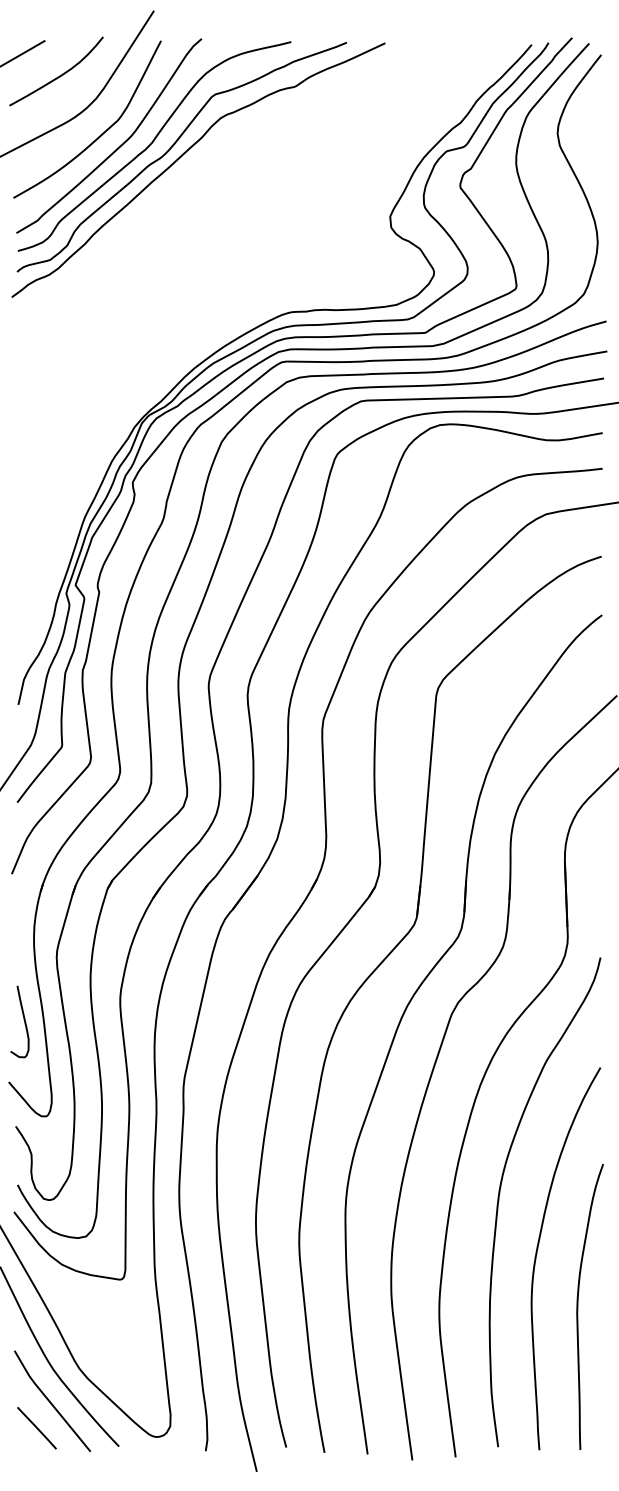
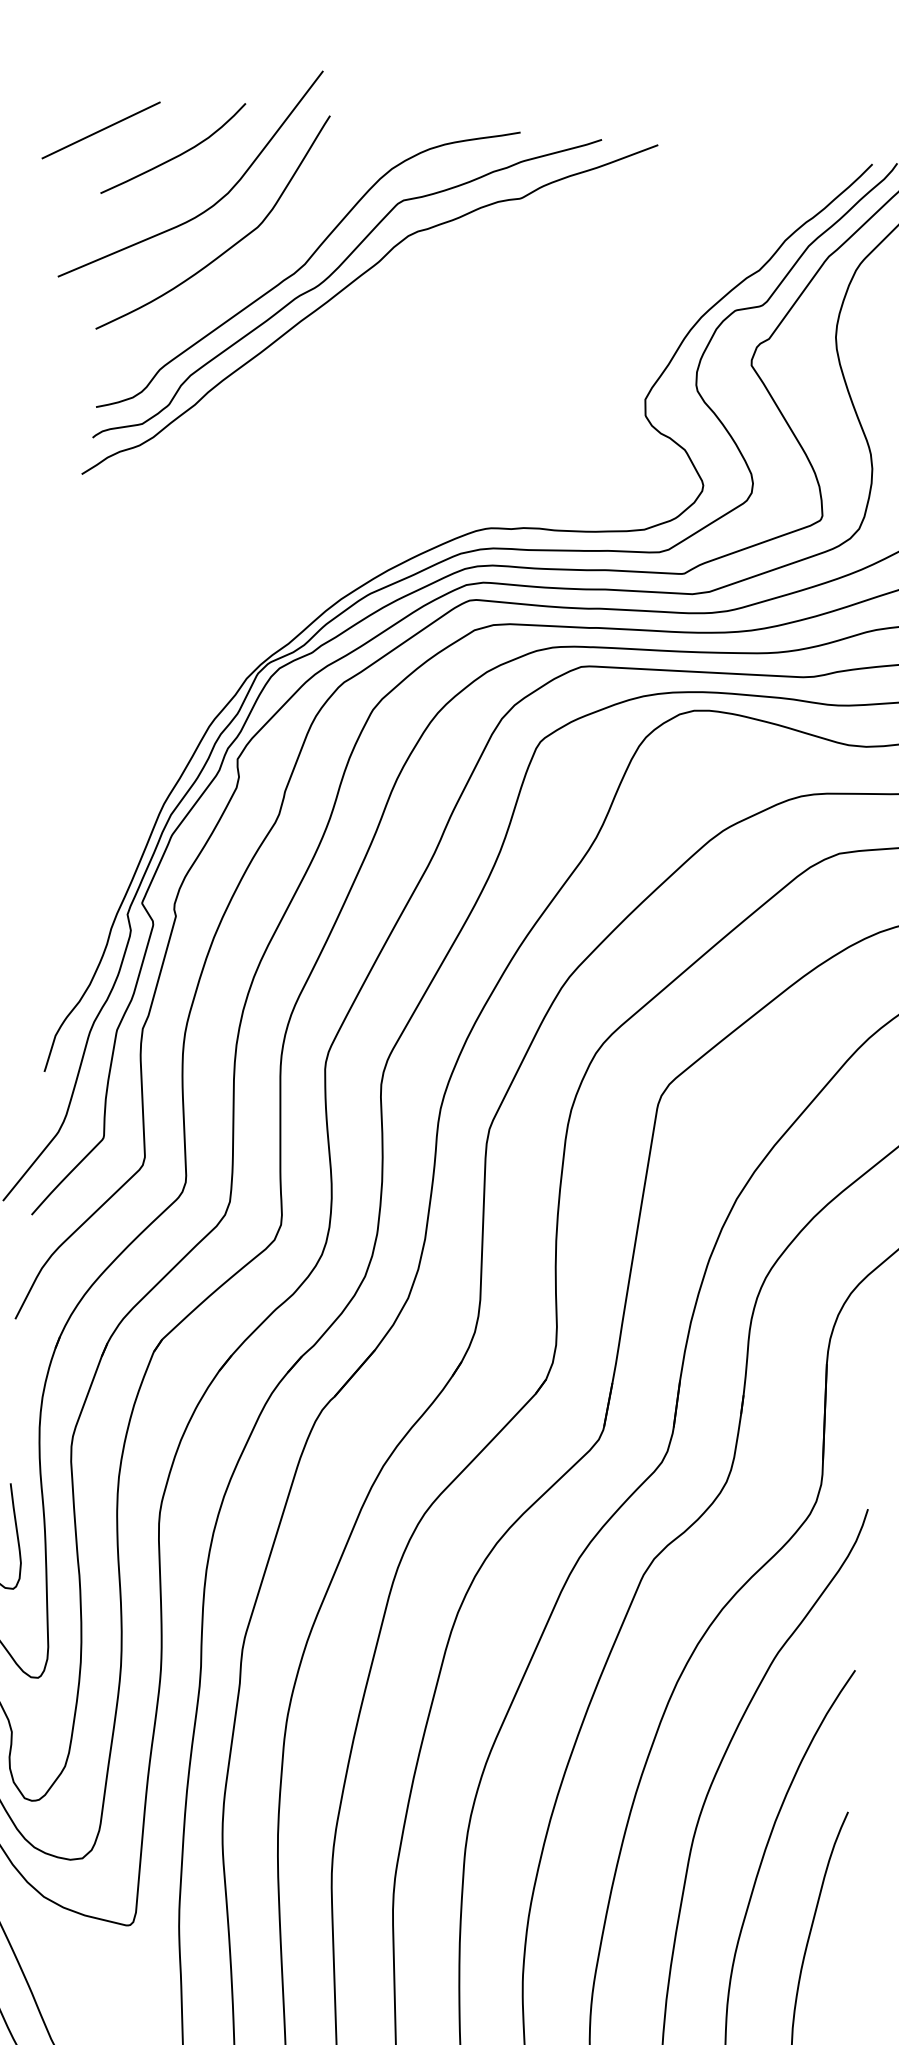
curve: (119, 145) -> (257, 264), removed

